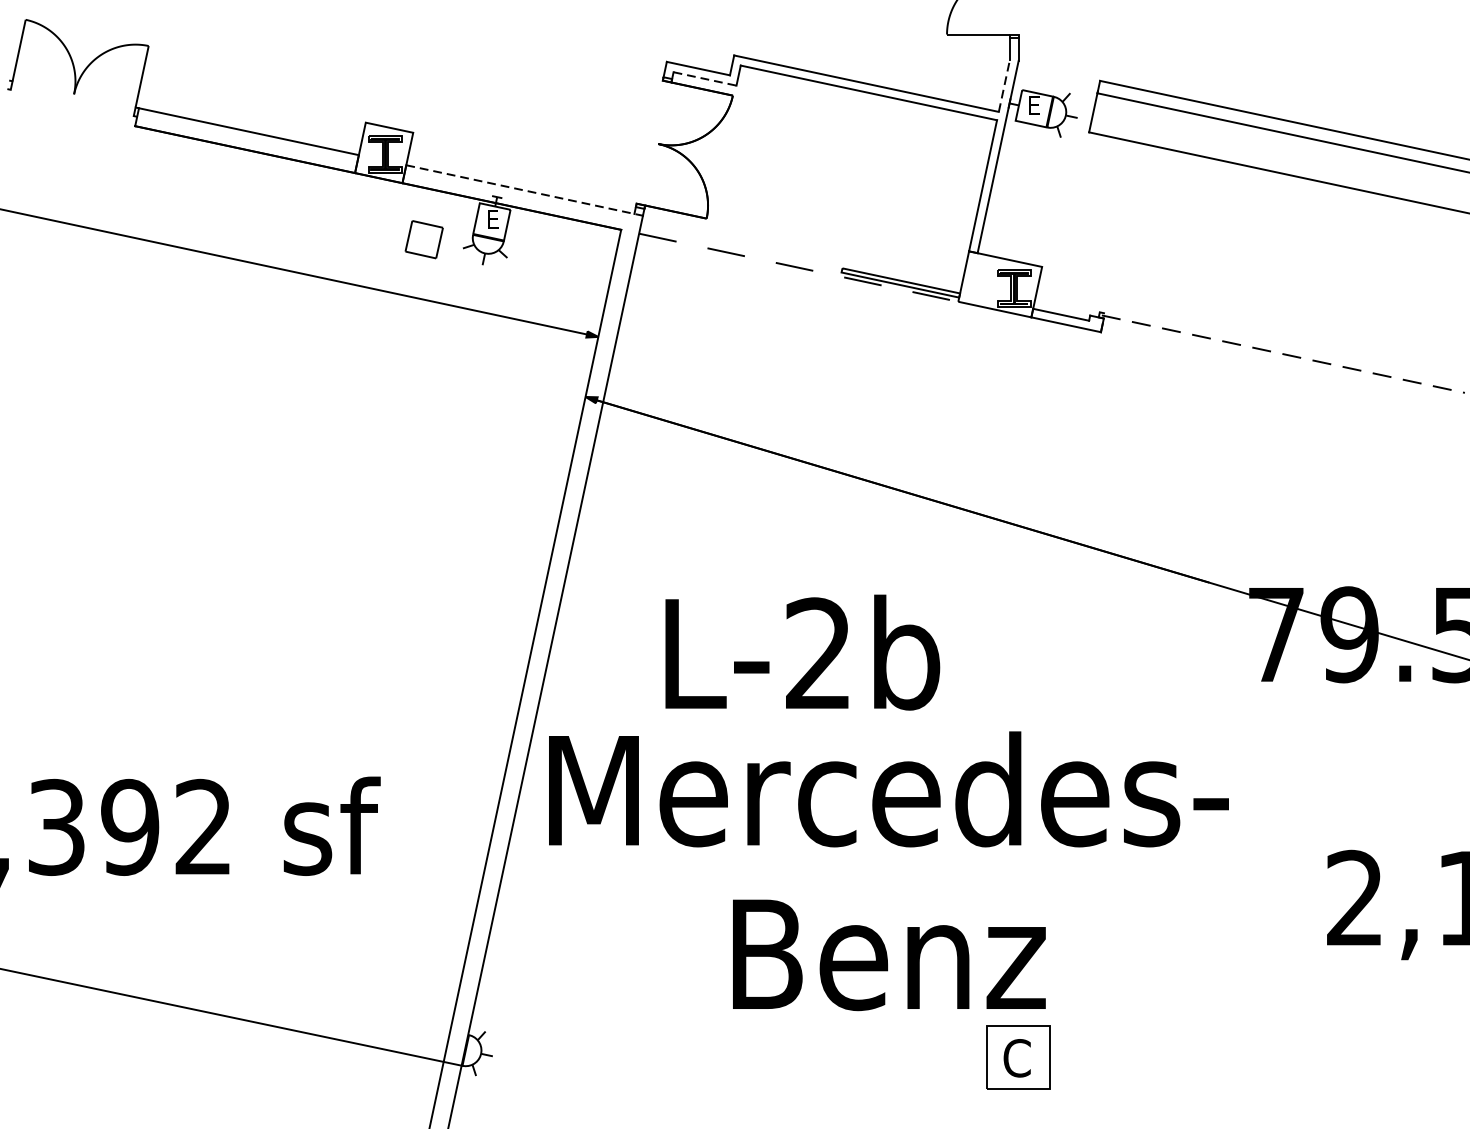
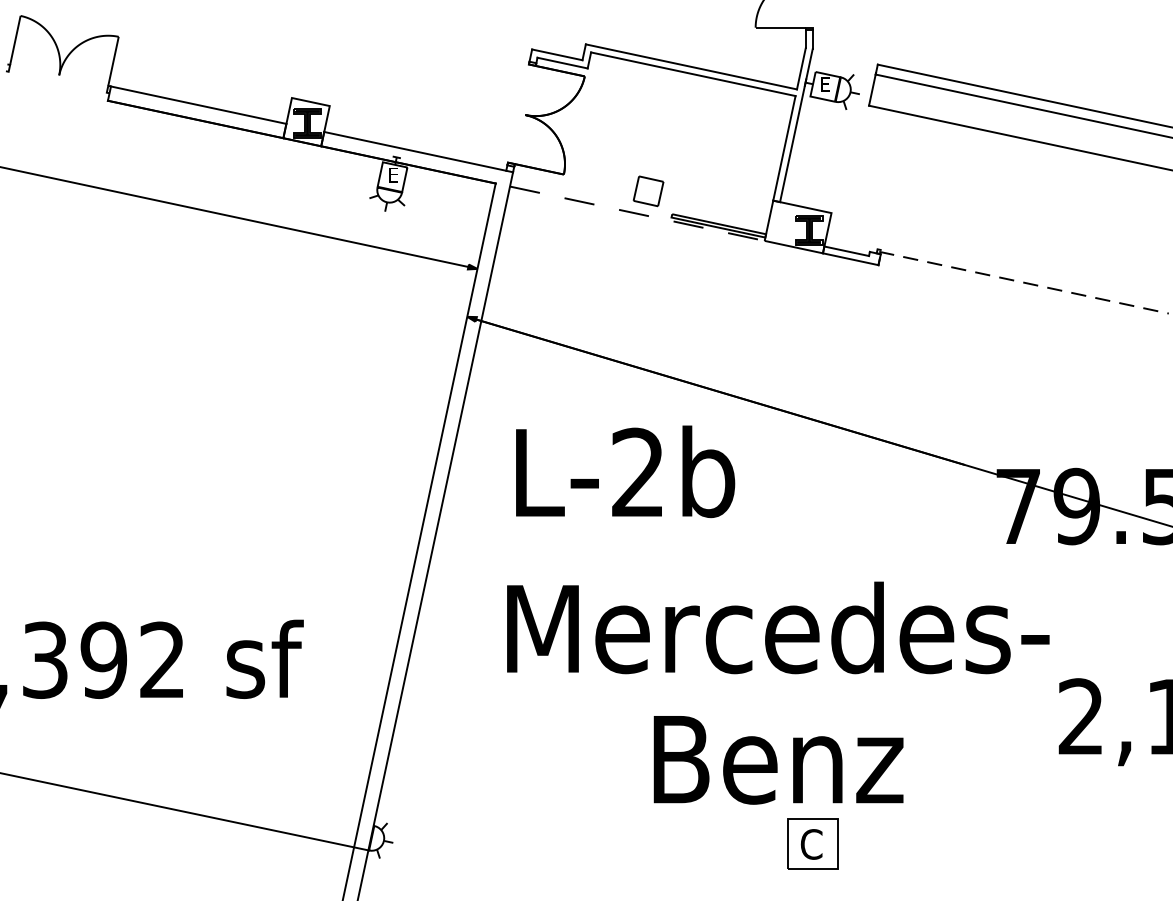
line: (704, 79) -> (562, 63), dashed -> solid
line: (1004, 85) -> (801, 68), dashed -> solid
line: (524, 190) -> (418, 152), dashed -> solid
part: (424, 239) -> (648, 191), moved
text: (802, 652) -> (625, 471), moved
text: (889, 870) -> (778, 692), moved

